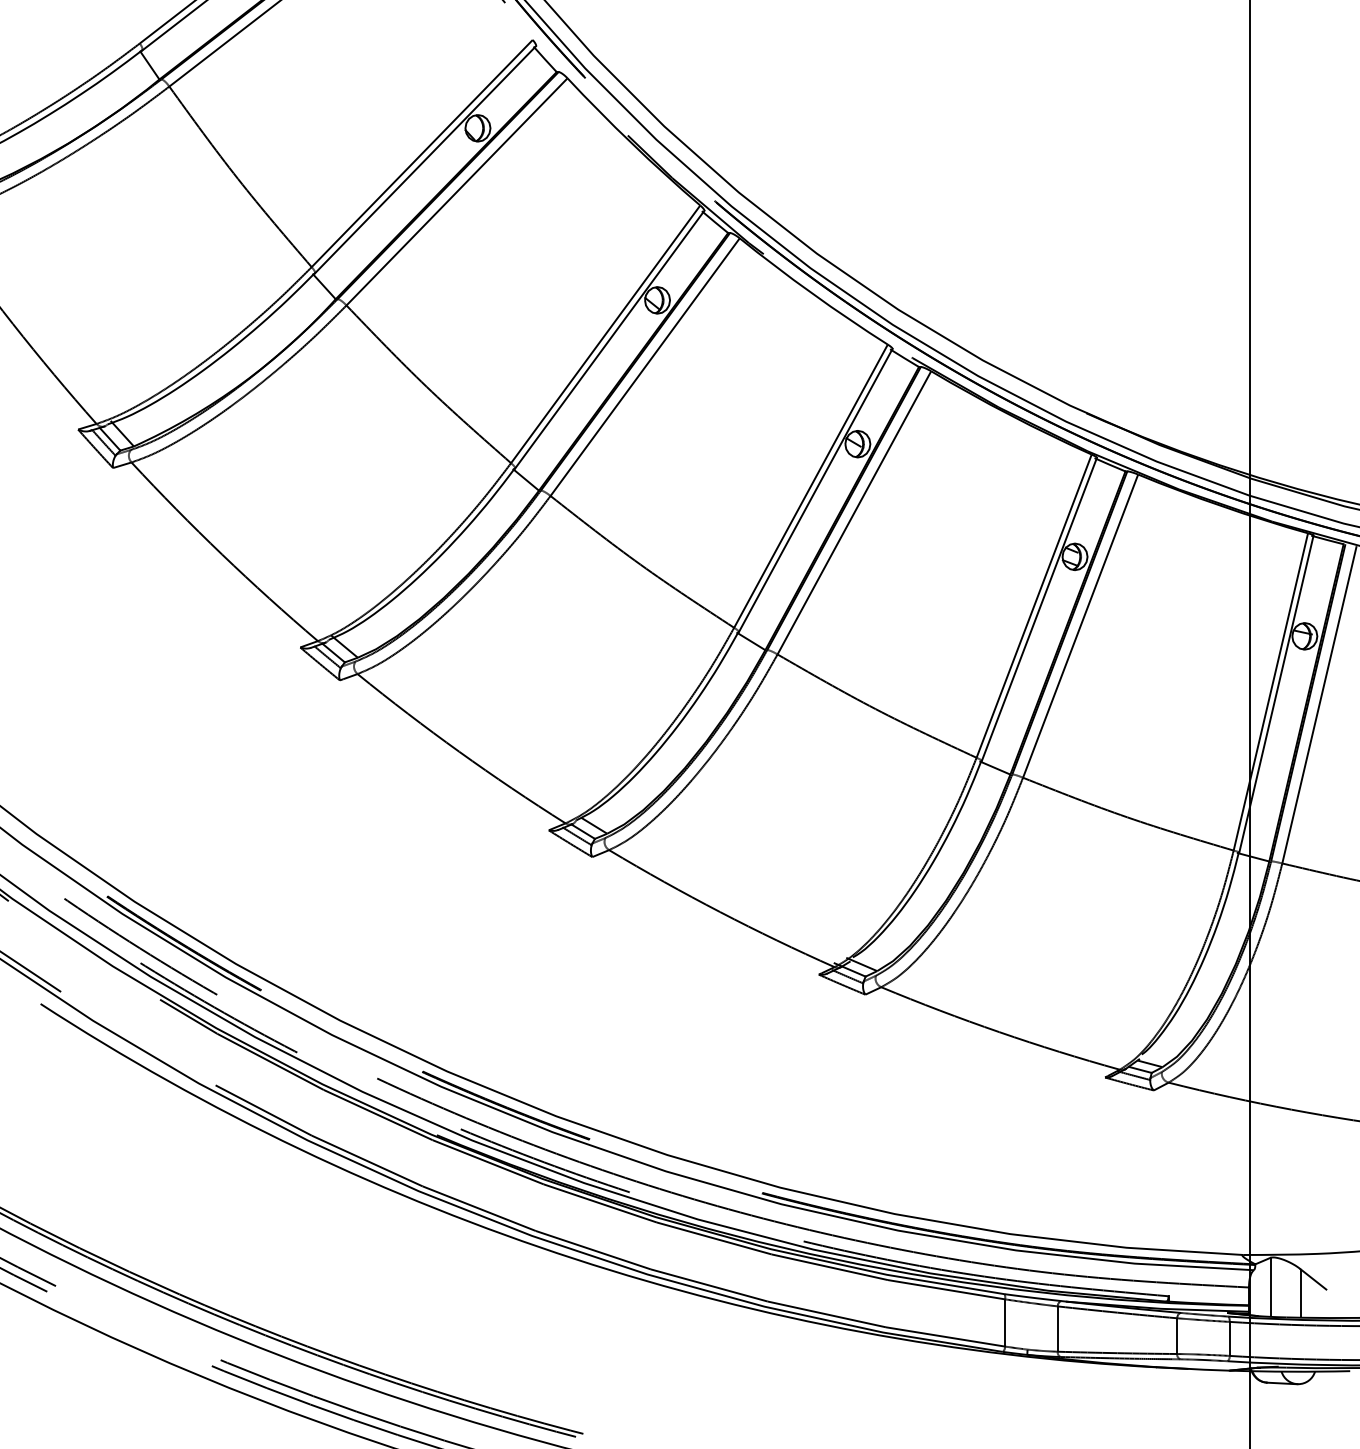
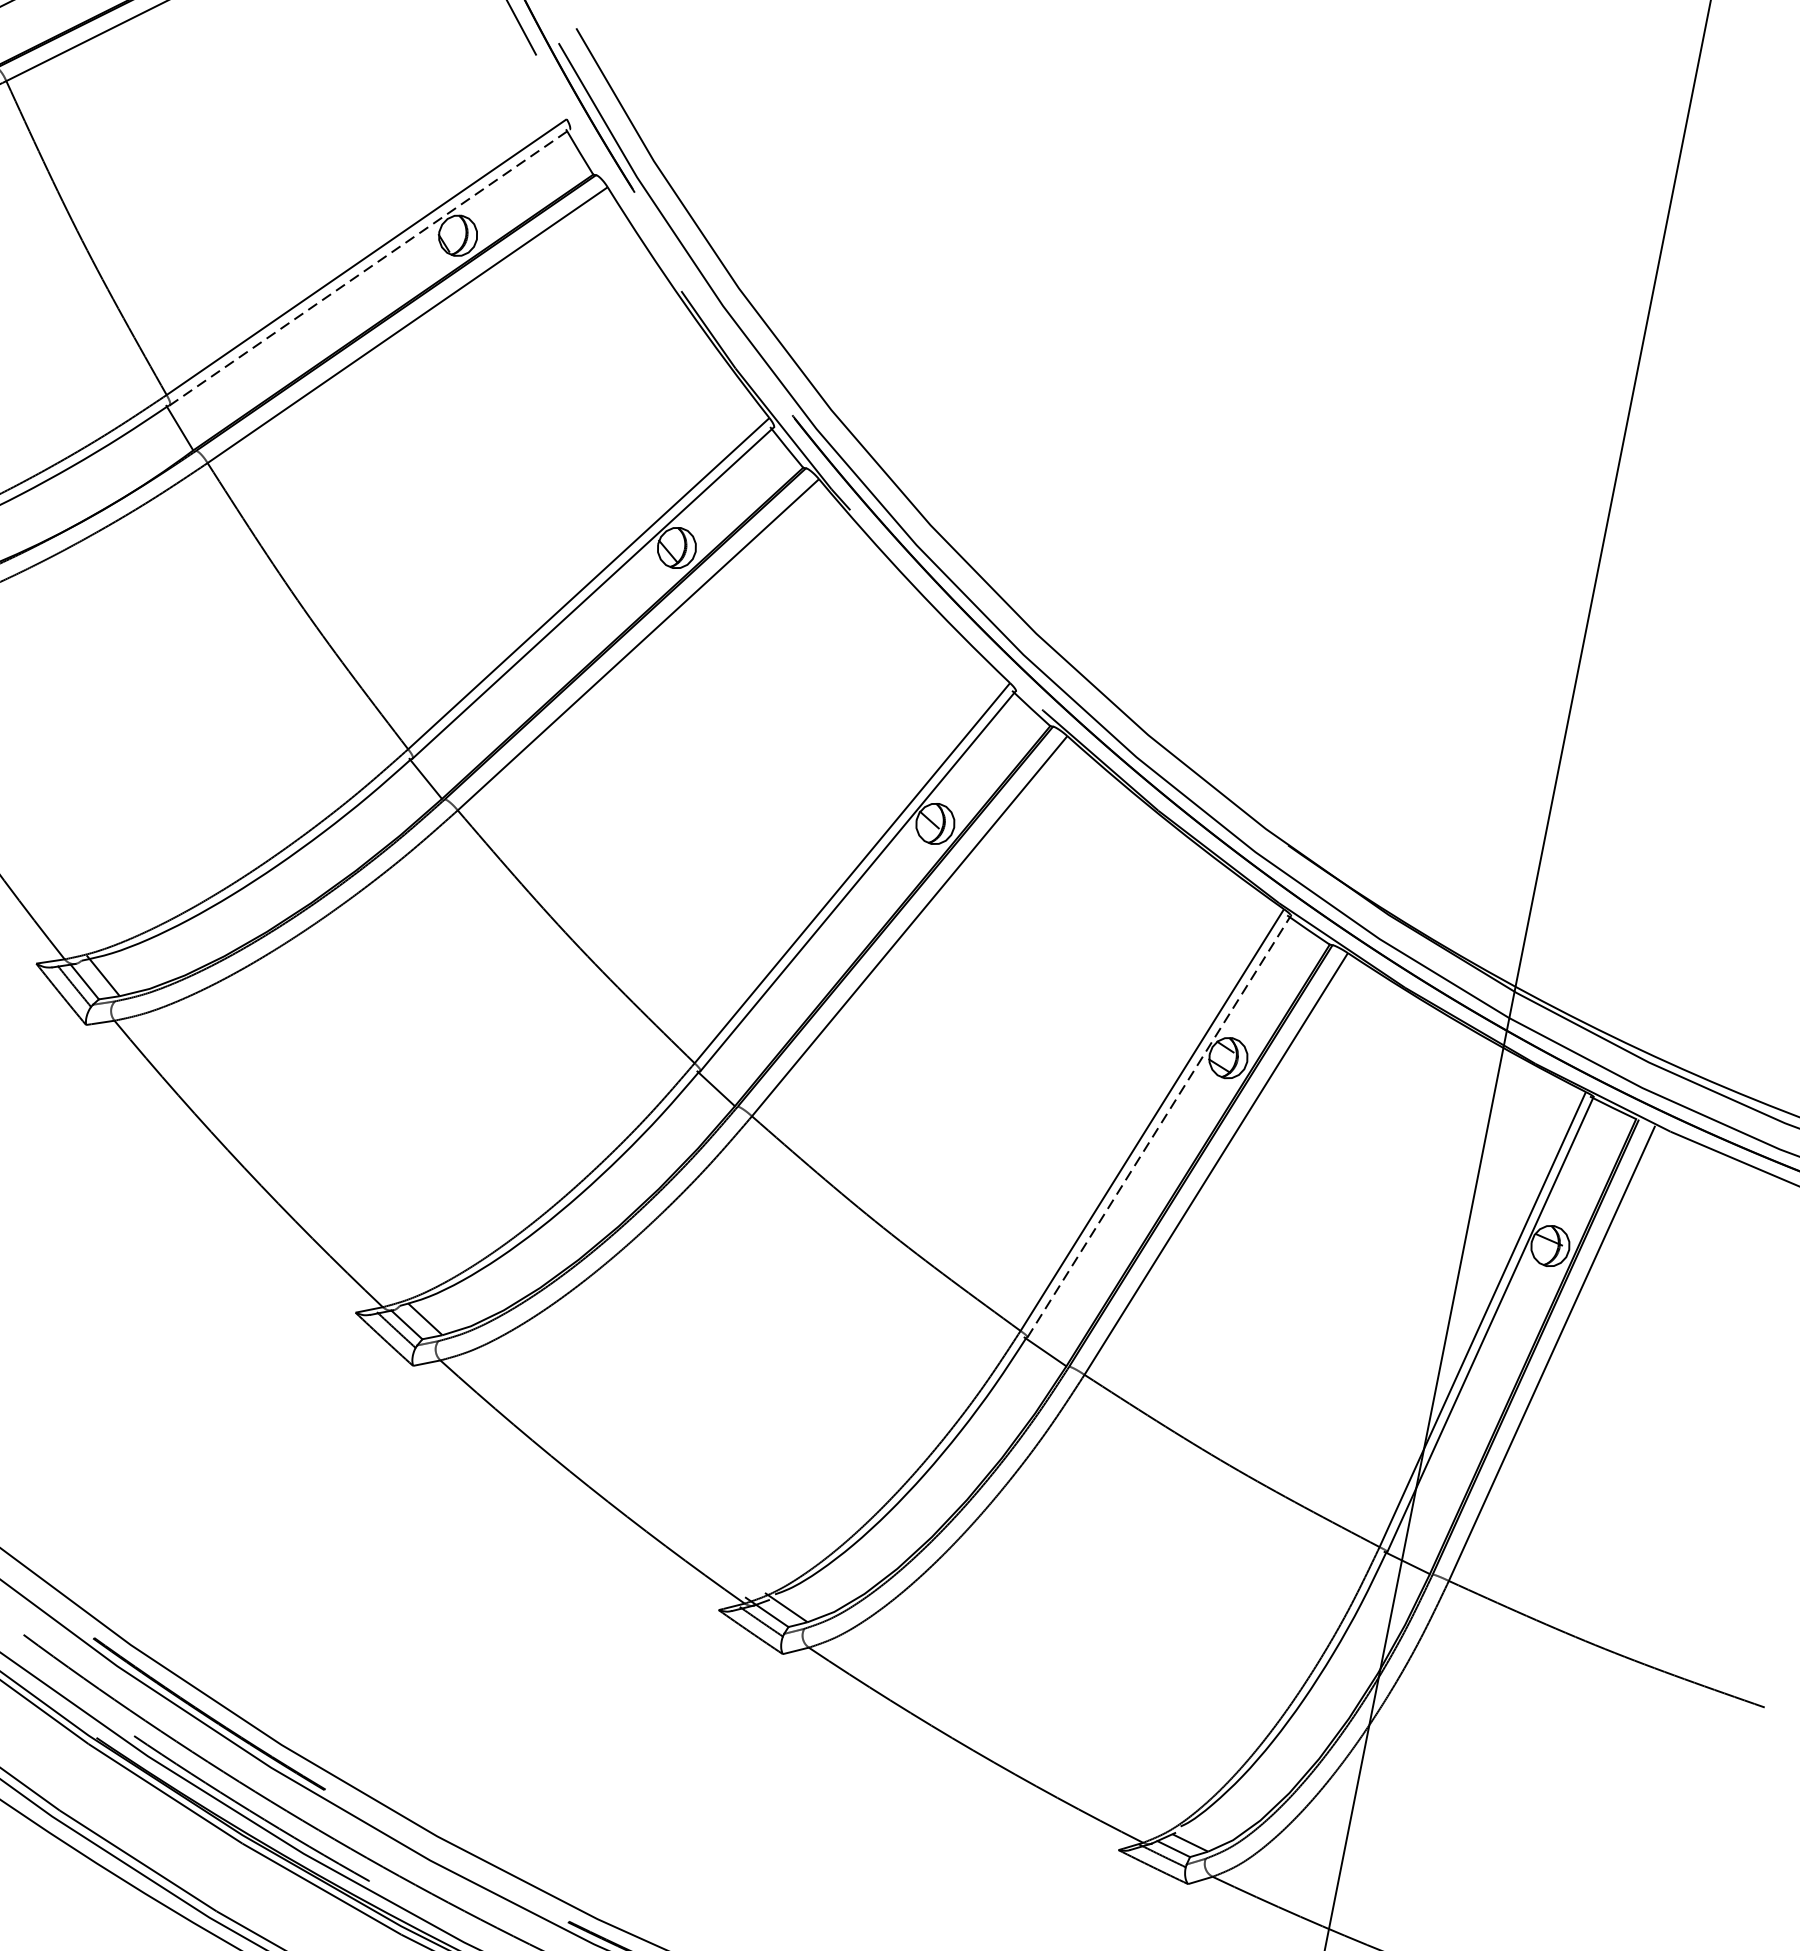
line: (425, 159) -> (369, 267), solid -> dashed
line: (1039, 609) -> (1159, 1126), solid -> dashed

